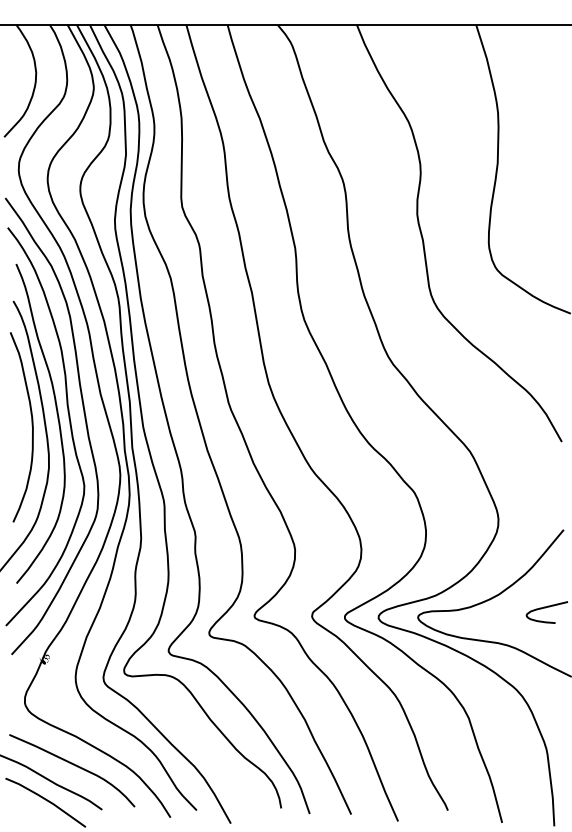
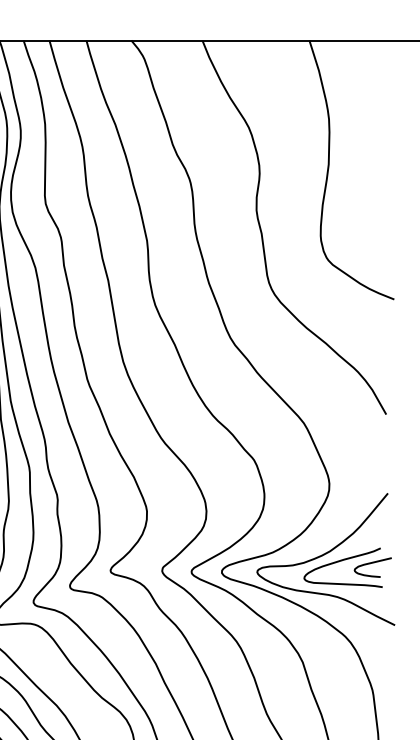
curve: (513, 605) -> (342, 561), added

